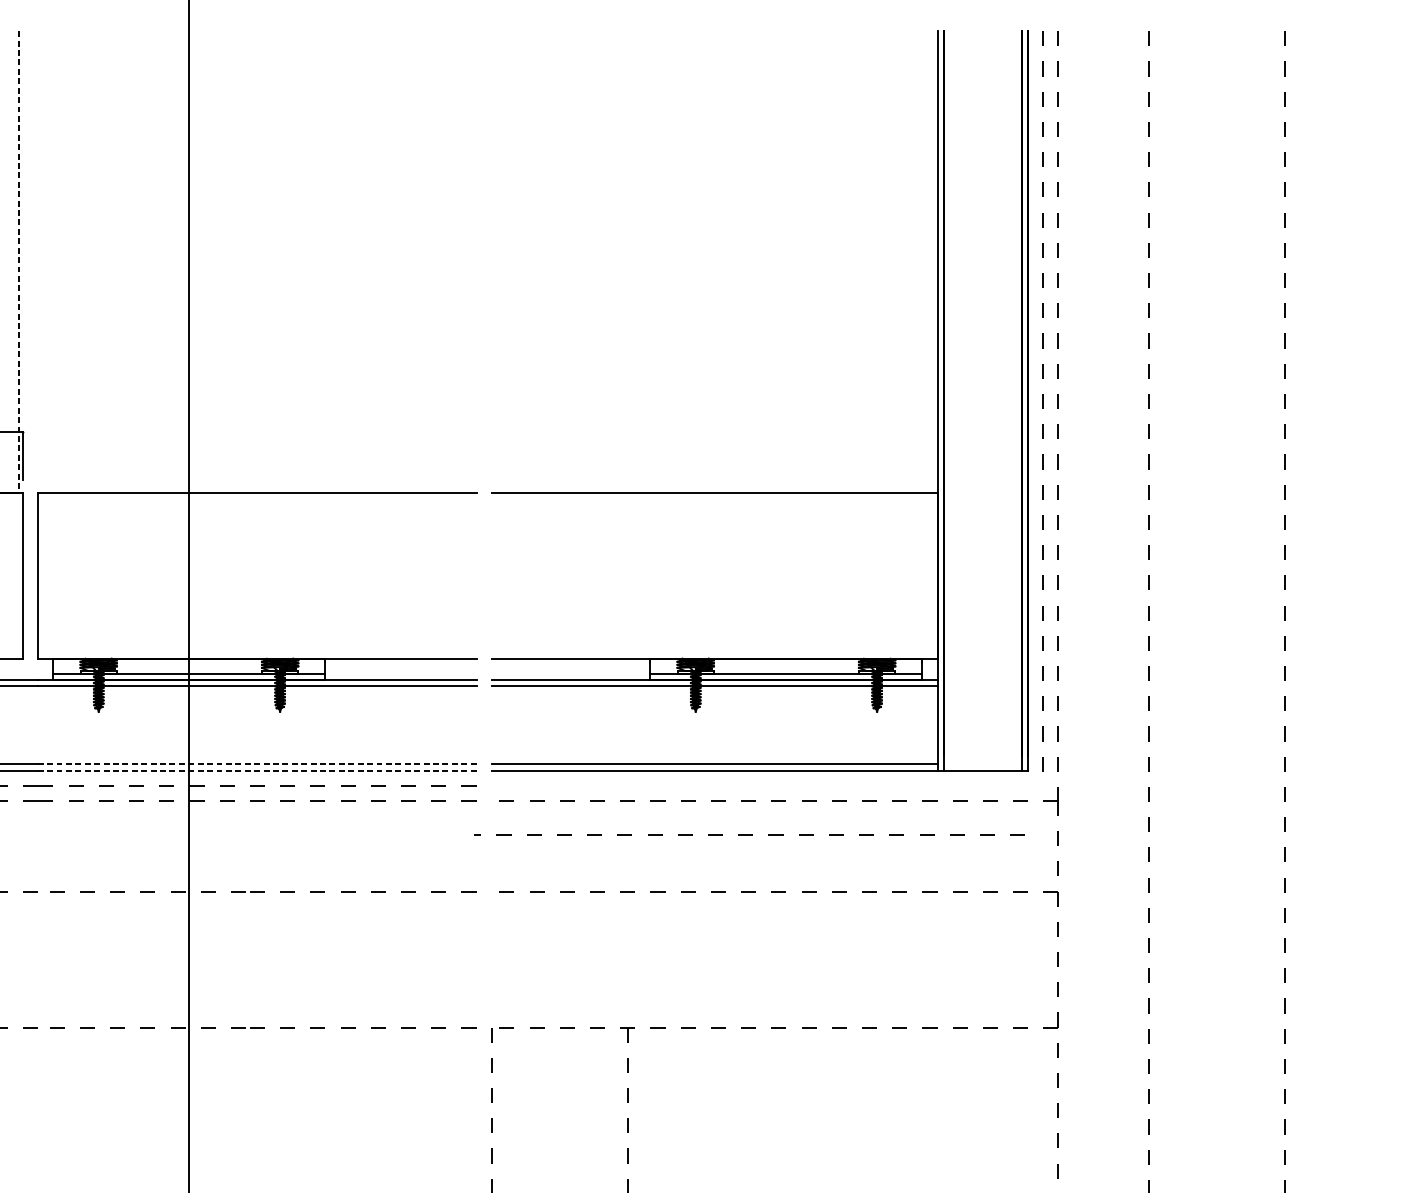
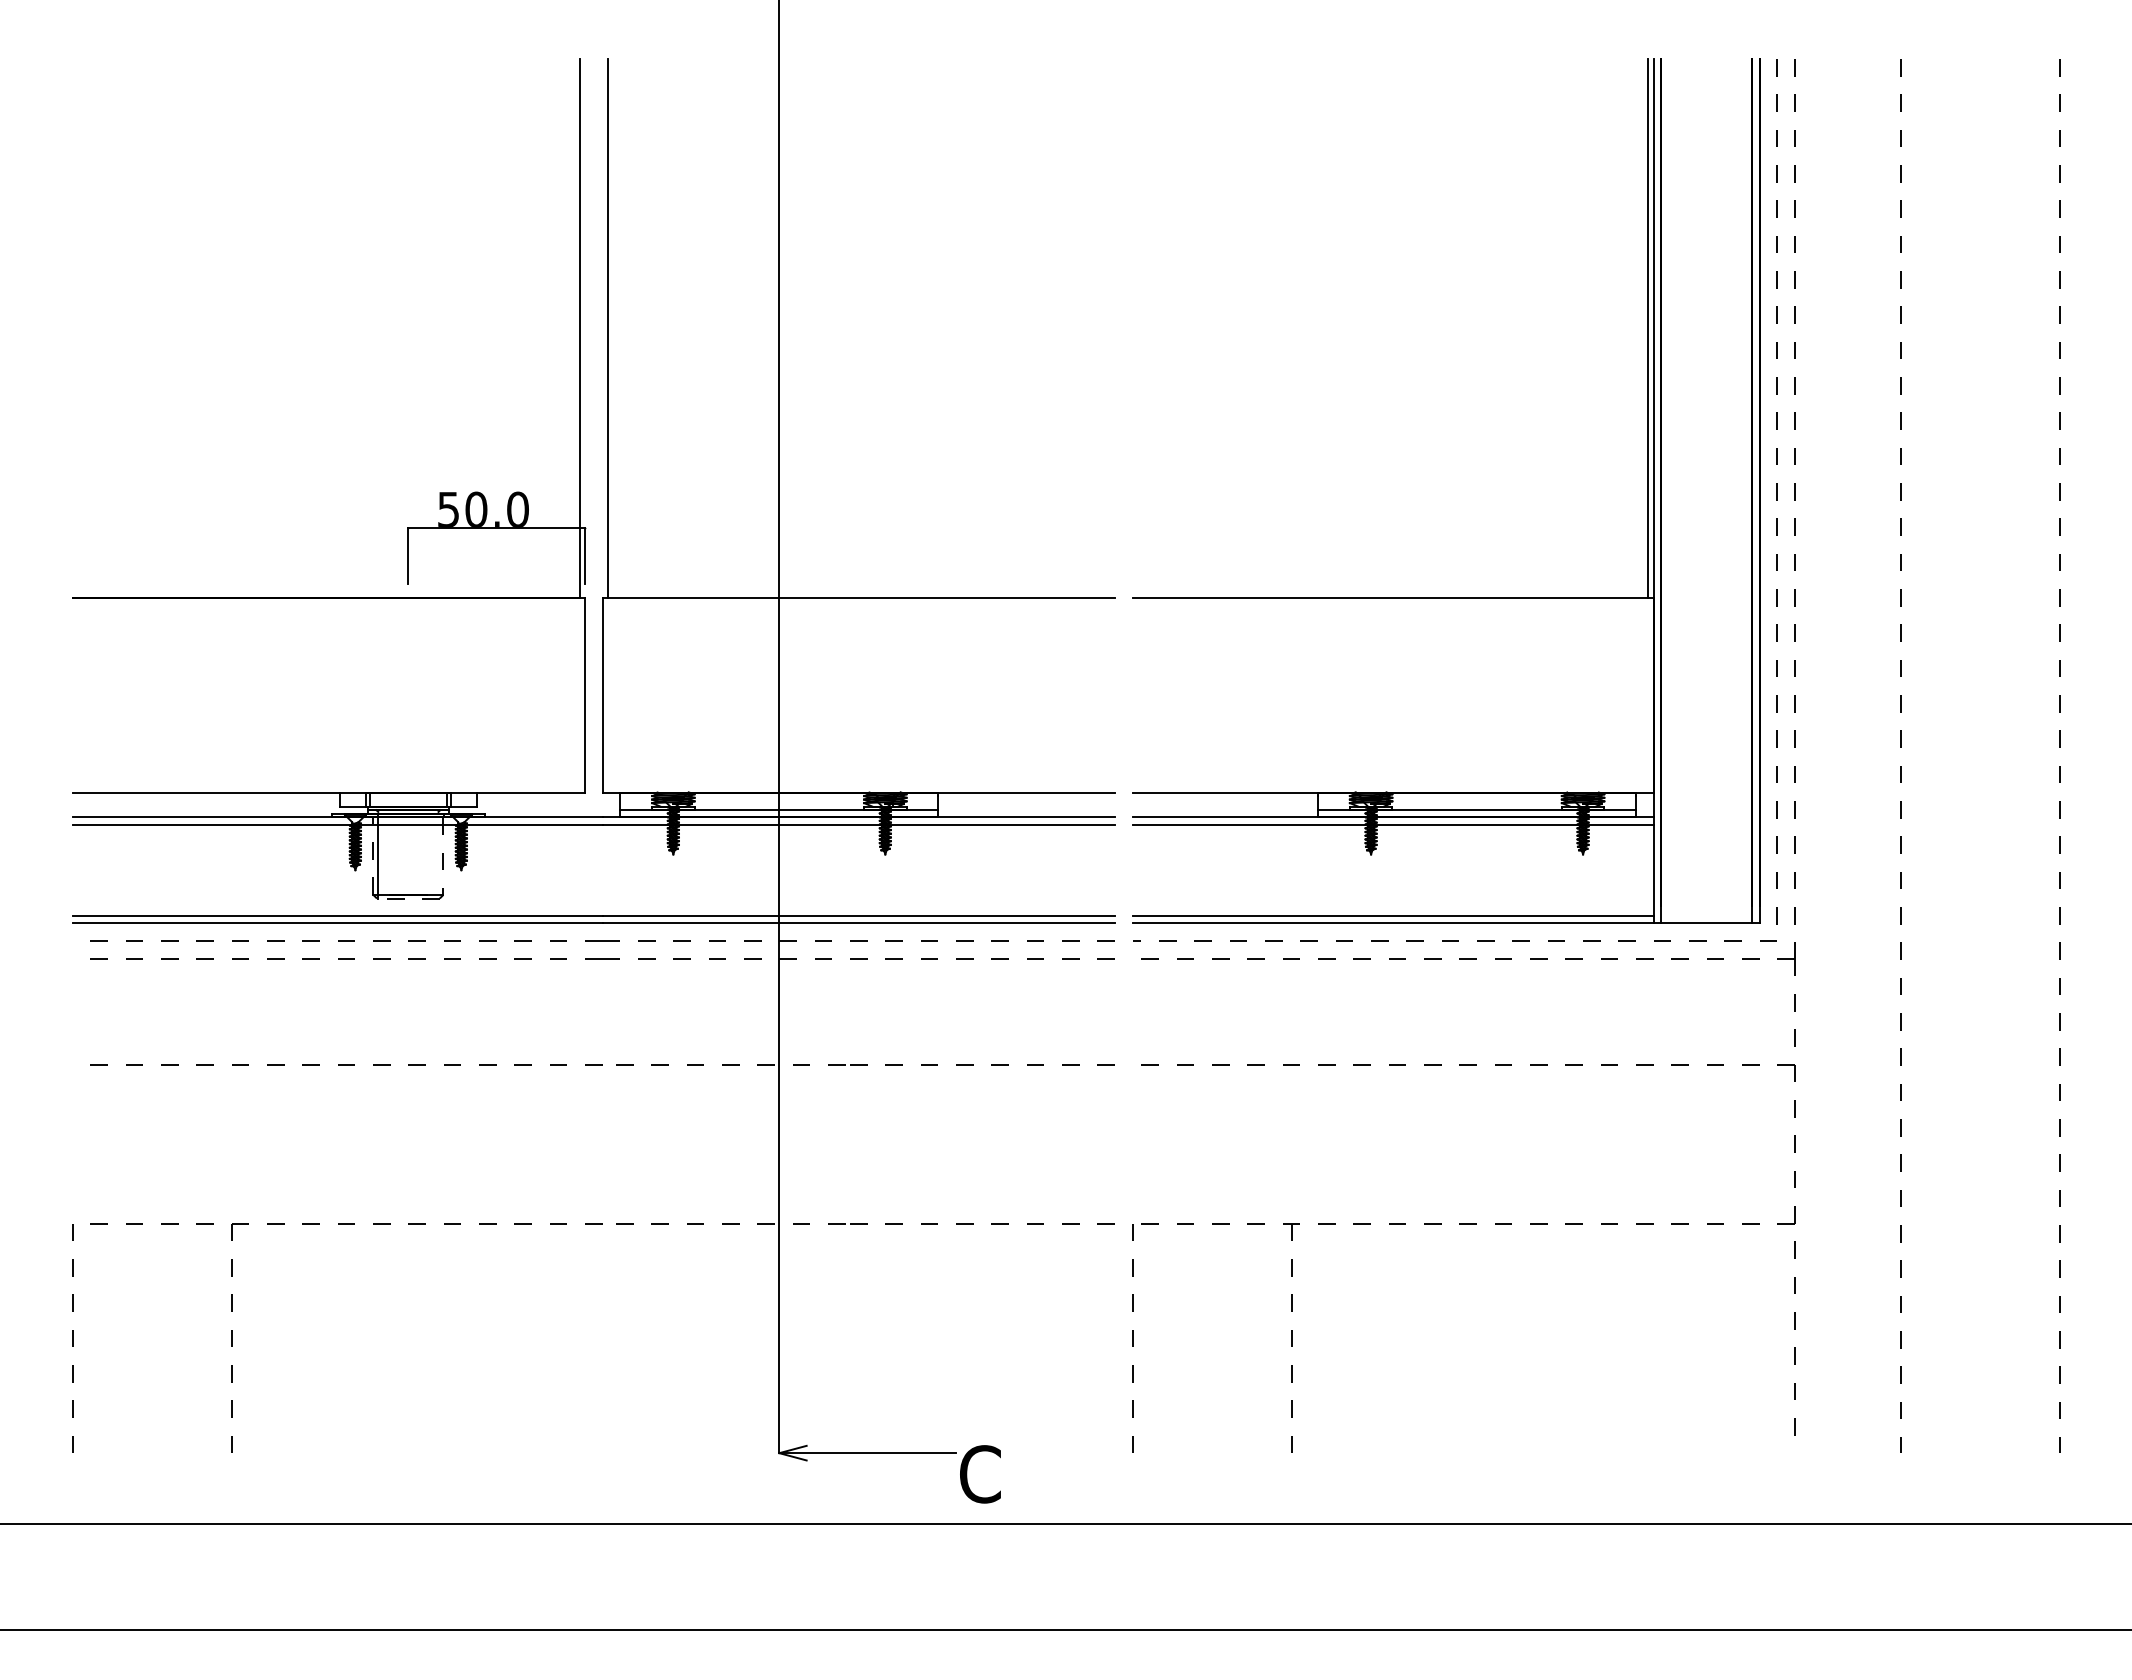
line: (18, 261) -> (579, 328), dashed -> solid
line: (43, 261) -> (608, 328), added
line: (933, 261) -> (1648, 328), added
line: (257, 764) -> (858, 915), dashed -> solid
line: (257, 770) -> (858, 923), dashed -> solid
line: (749, 834) -> (1454, 940), moved

